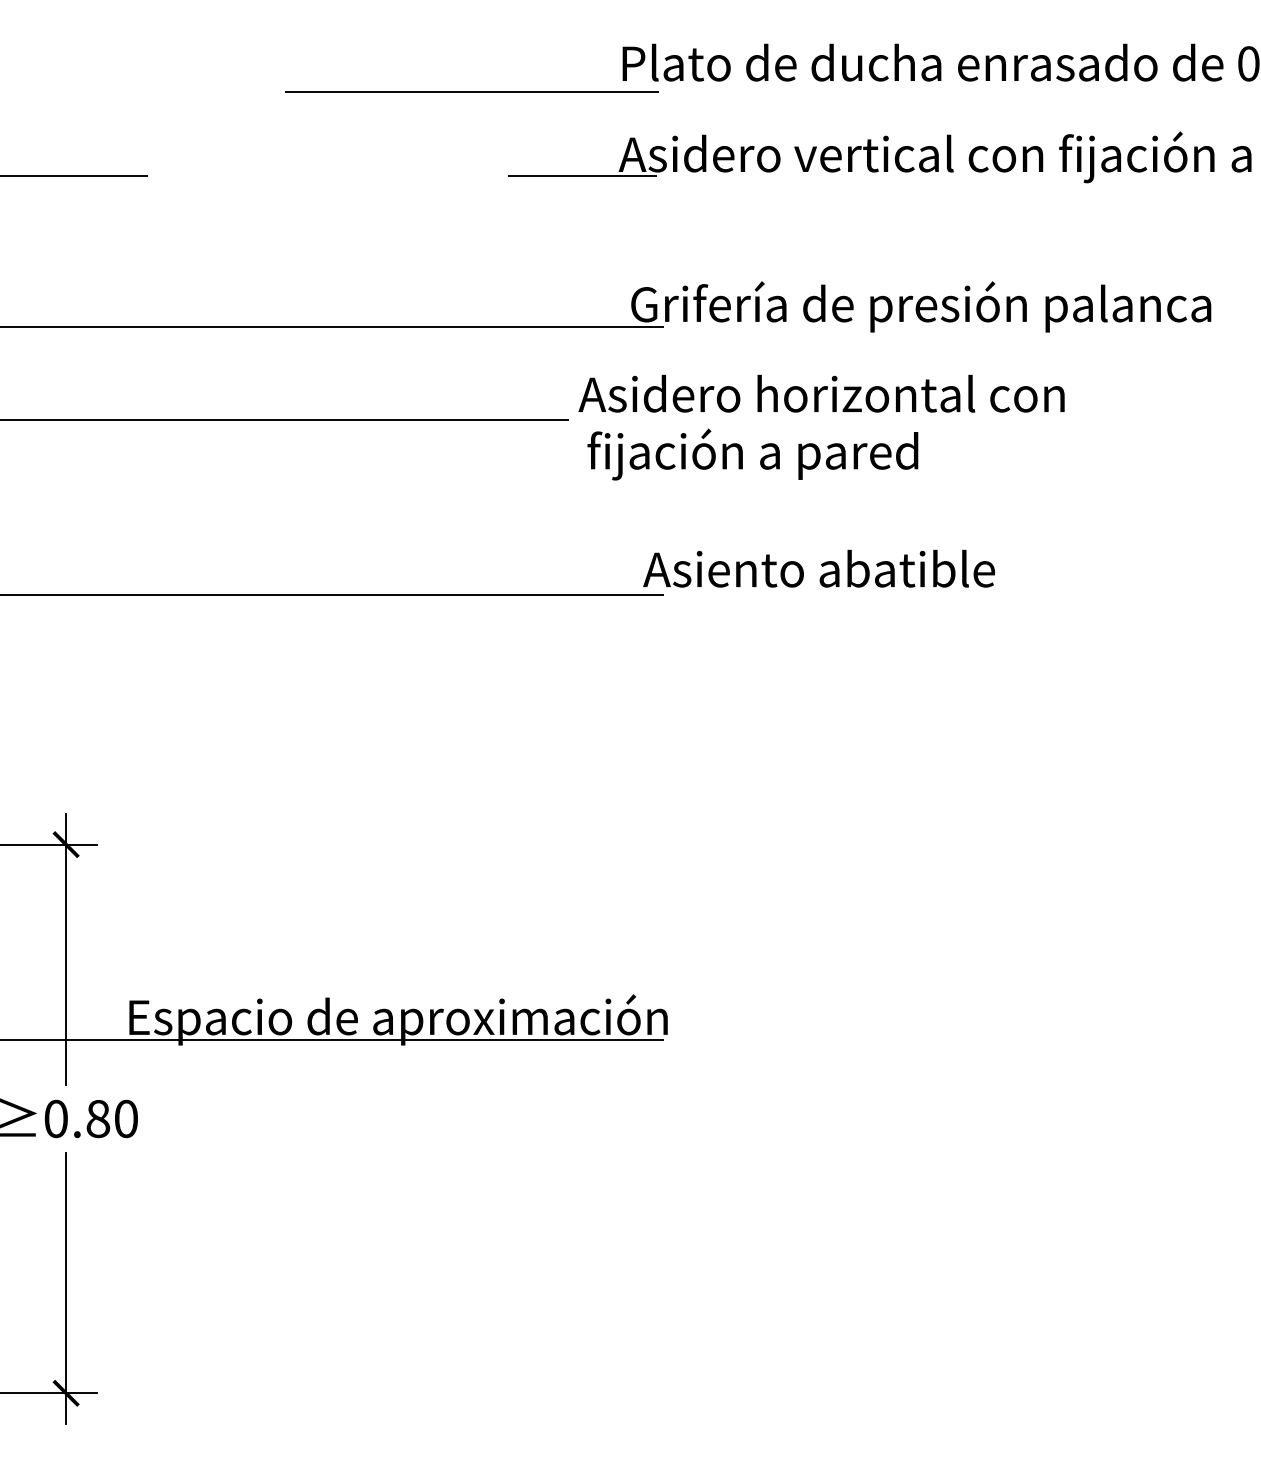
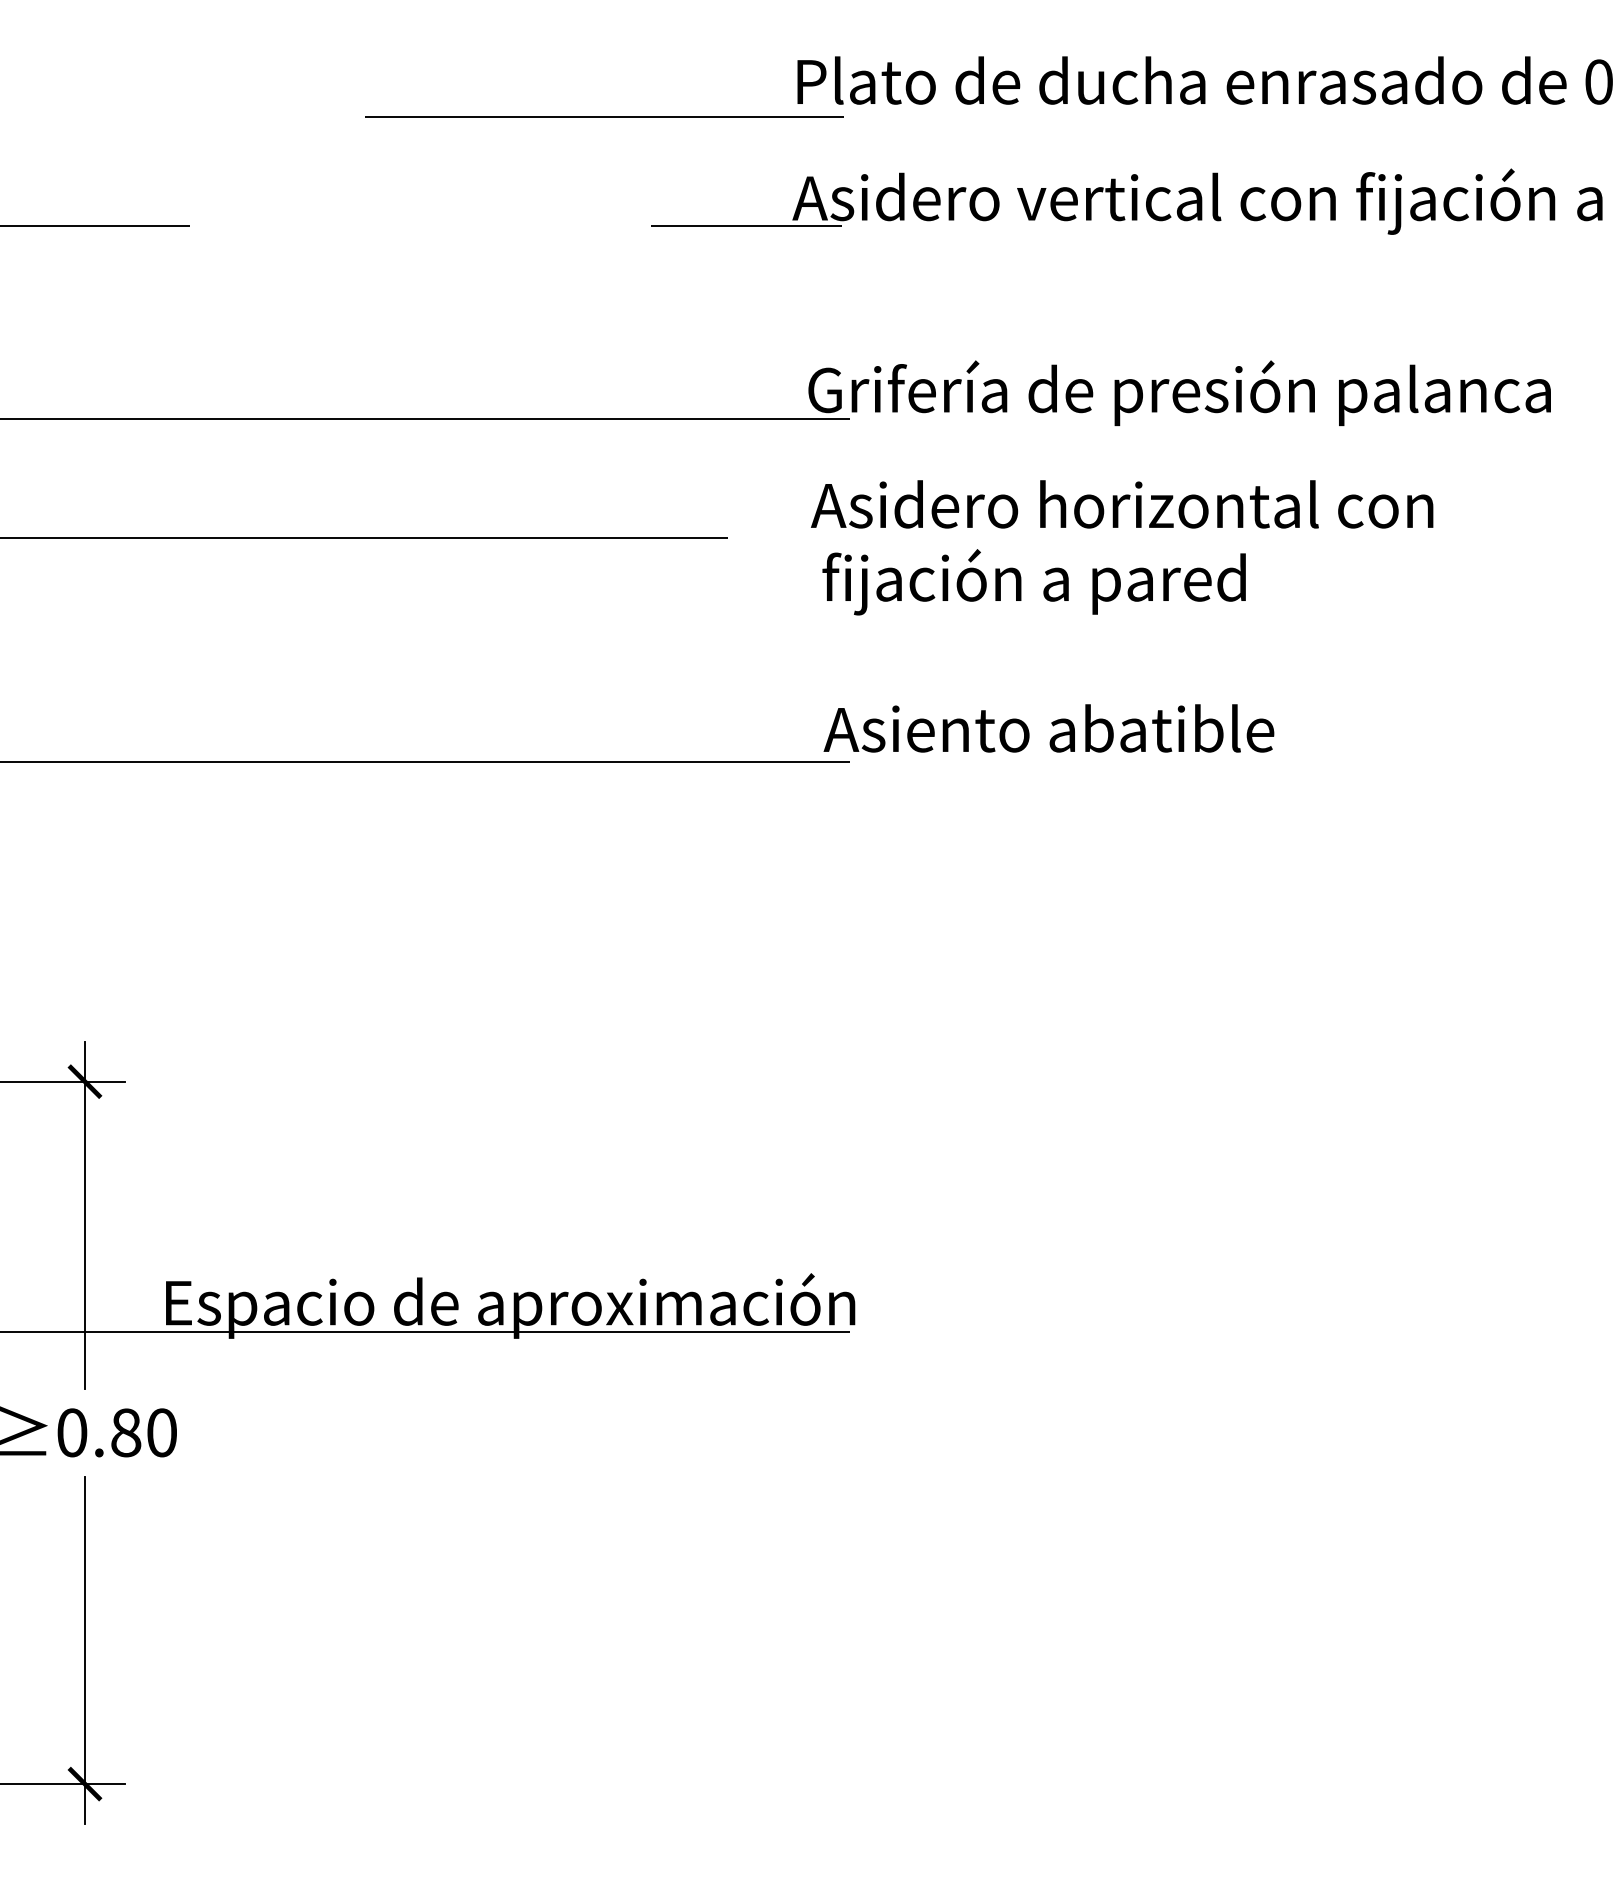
text: (821, 427) -> (1122, 547), moved

